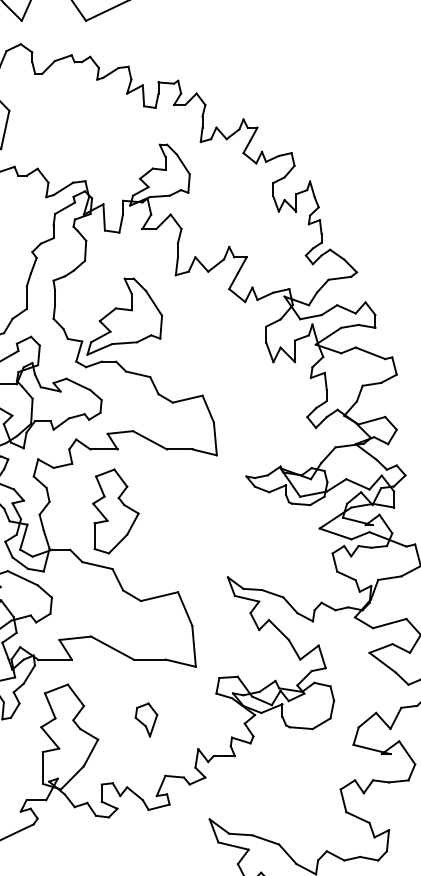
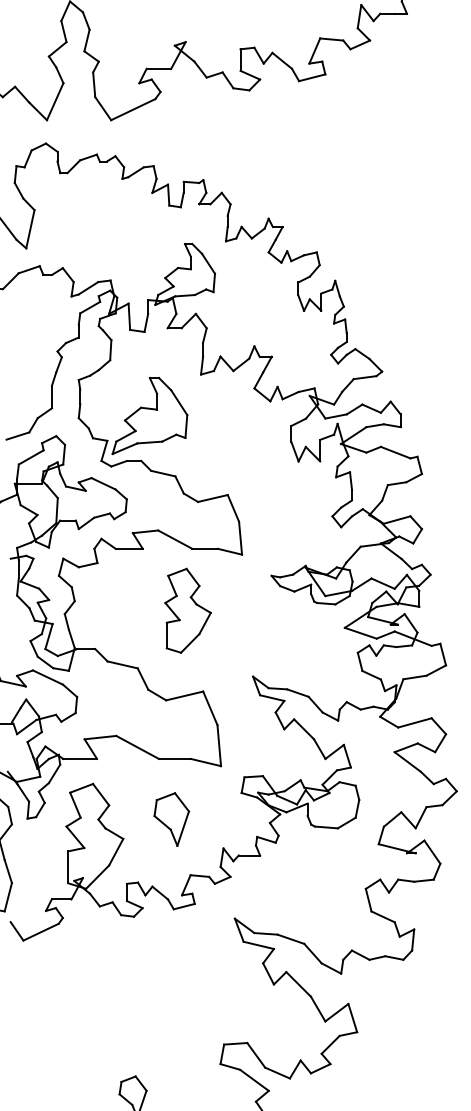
part: (115, 511) -> (187, 610), moved
part: (146, 719) -> (171, 818), size x1.6

